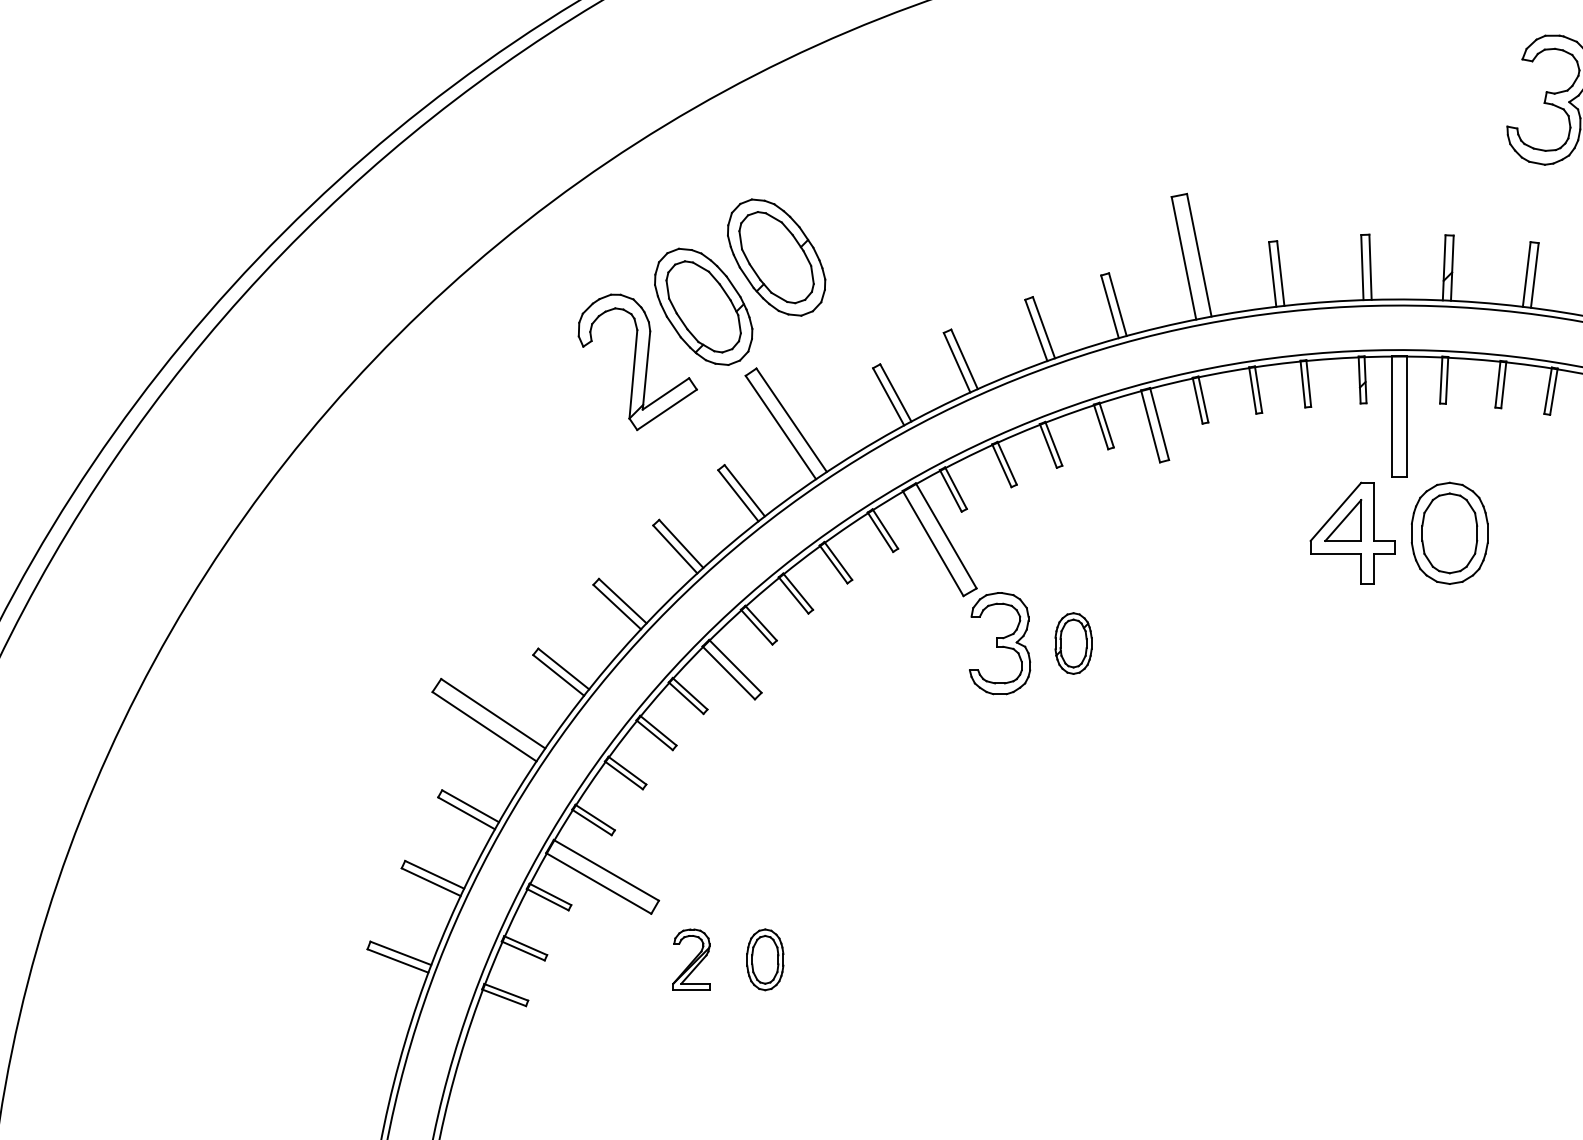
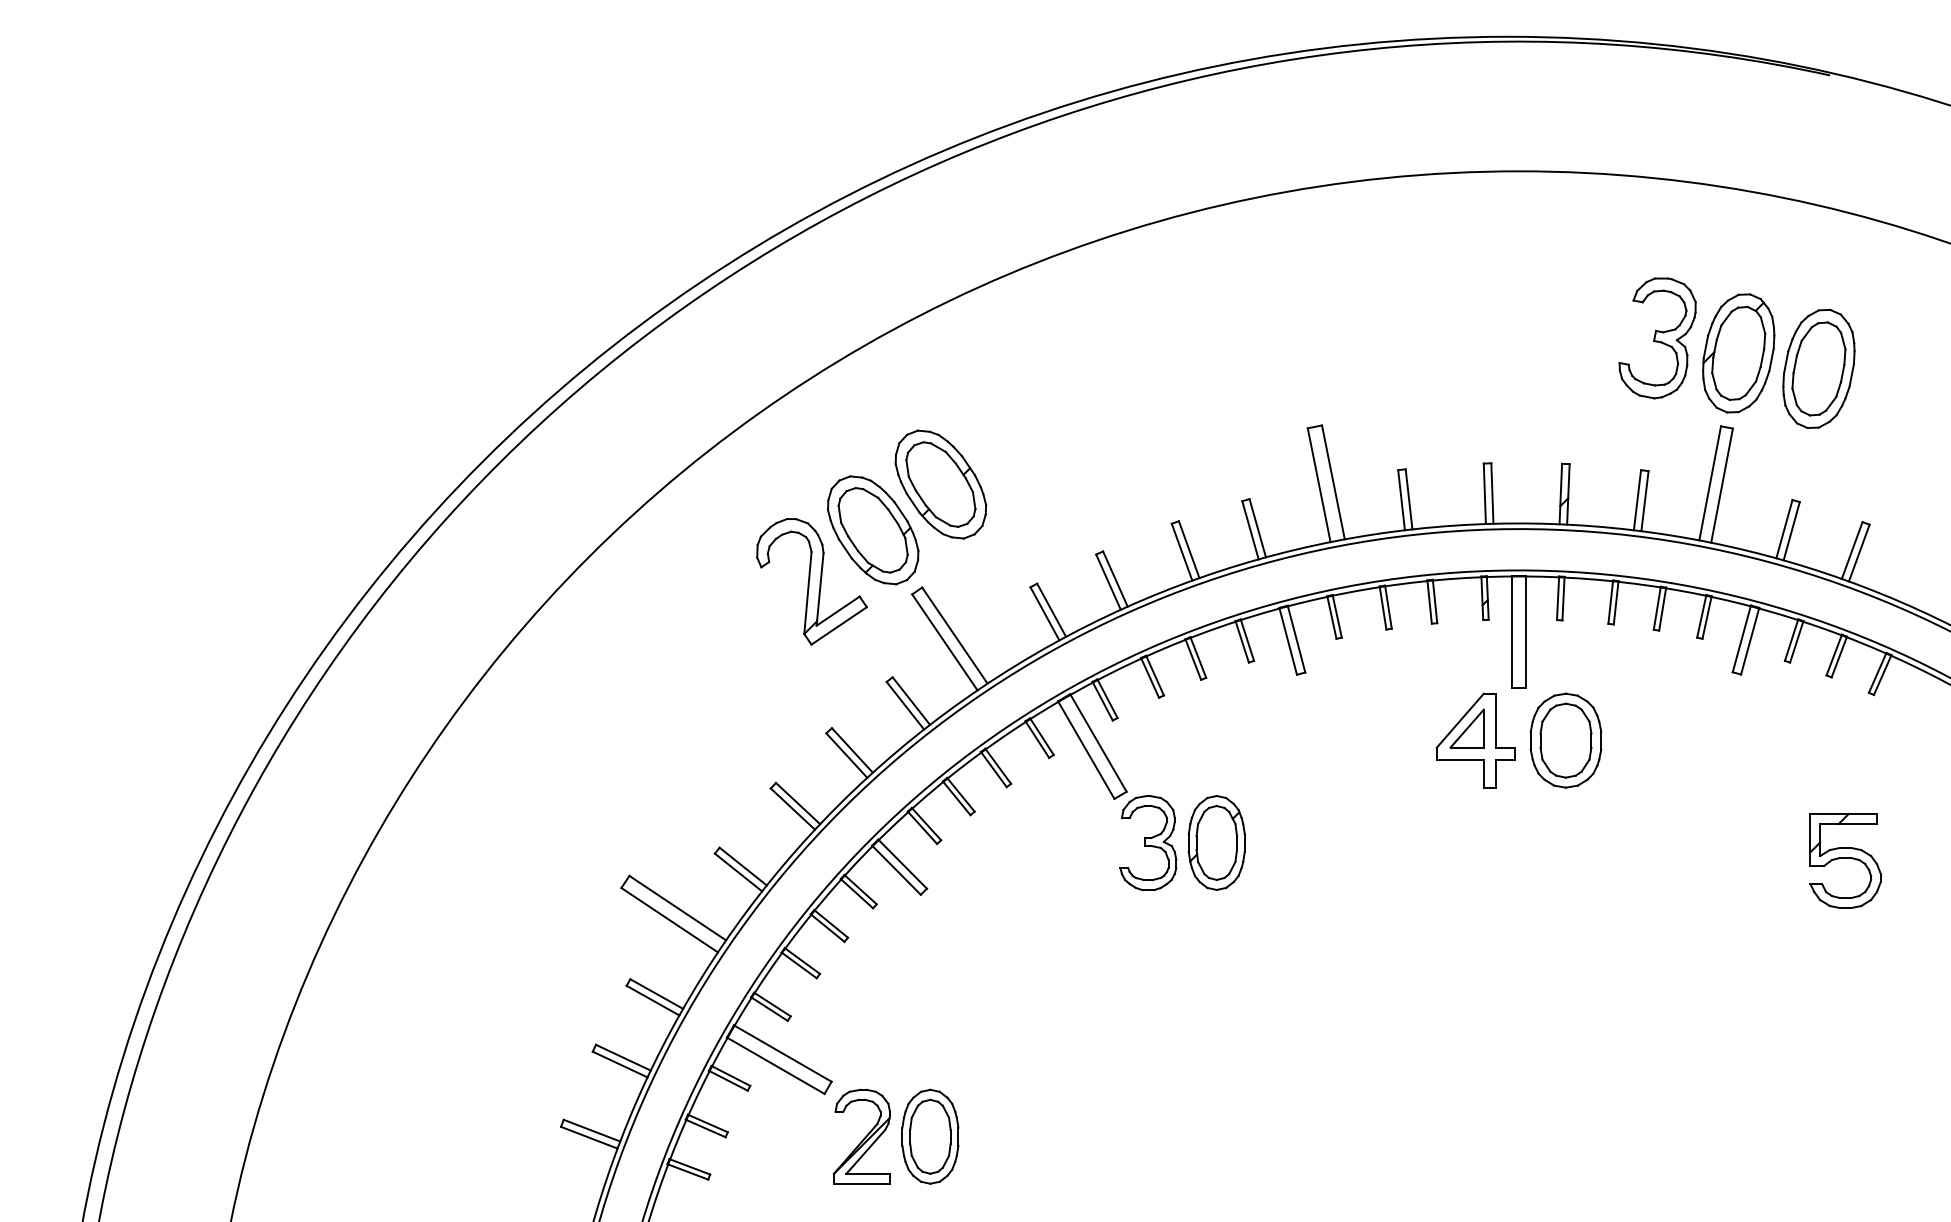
part: (1073, 643) -> (1216, 842), size x1.67
part: (691, 959) -> (861, 1136), size x1.67
part: (765, 959) -> (930, 1136), size x1.67

